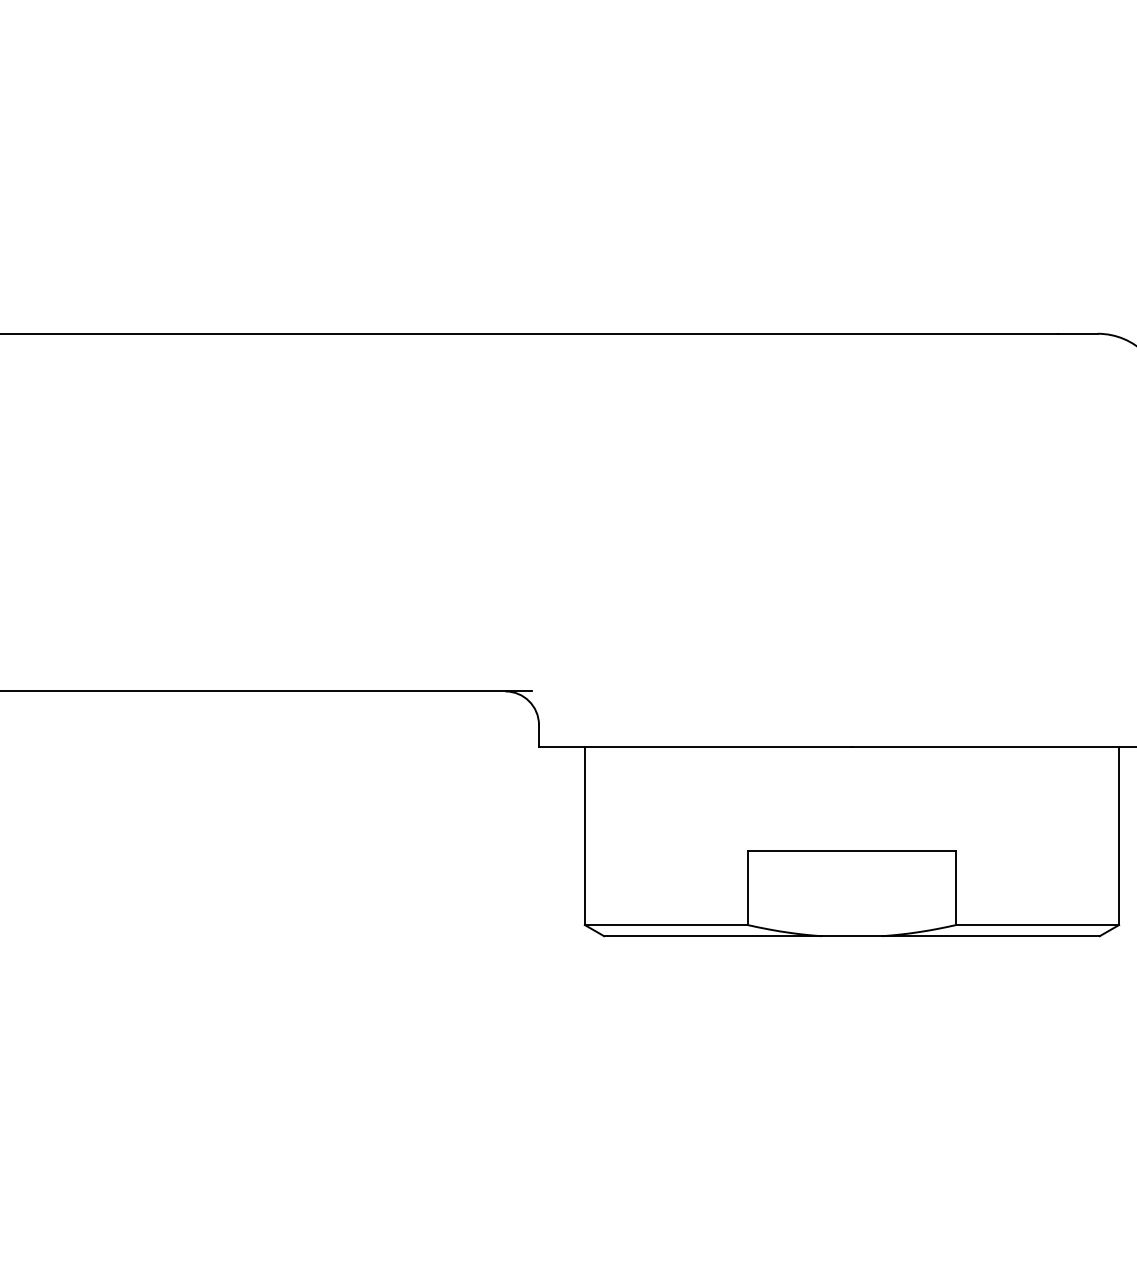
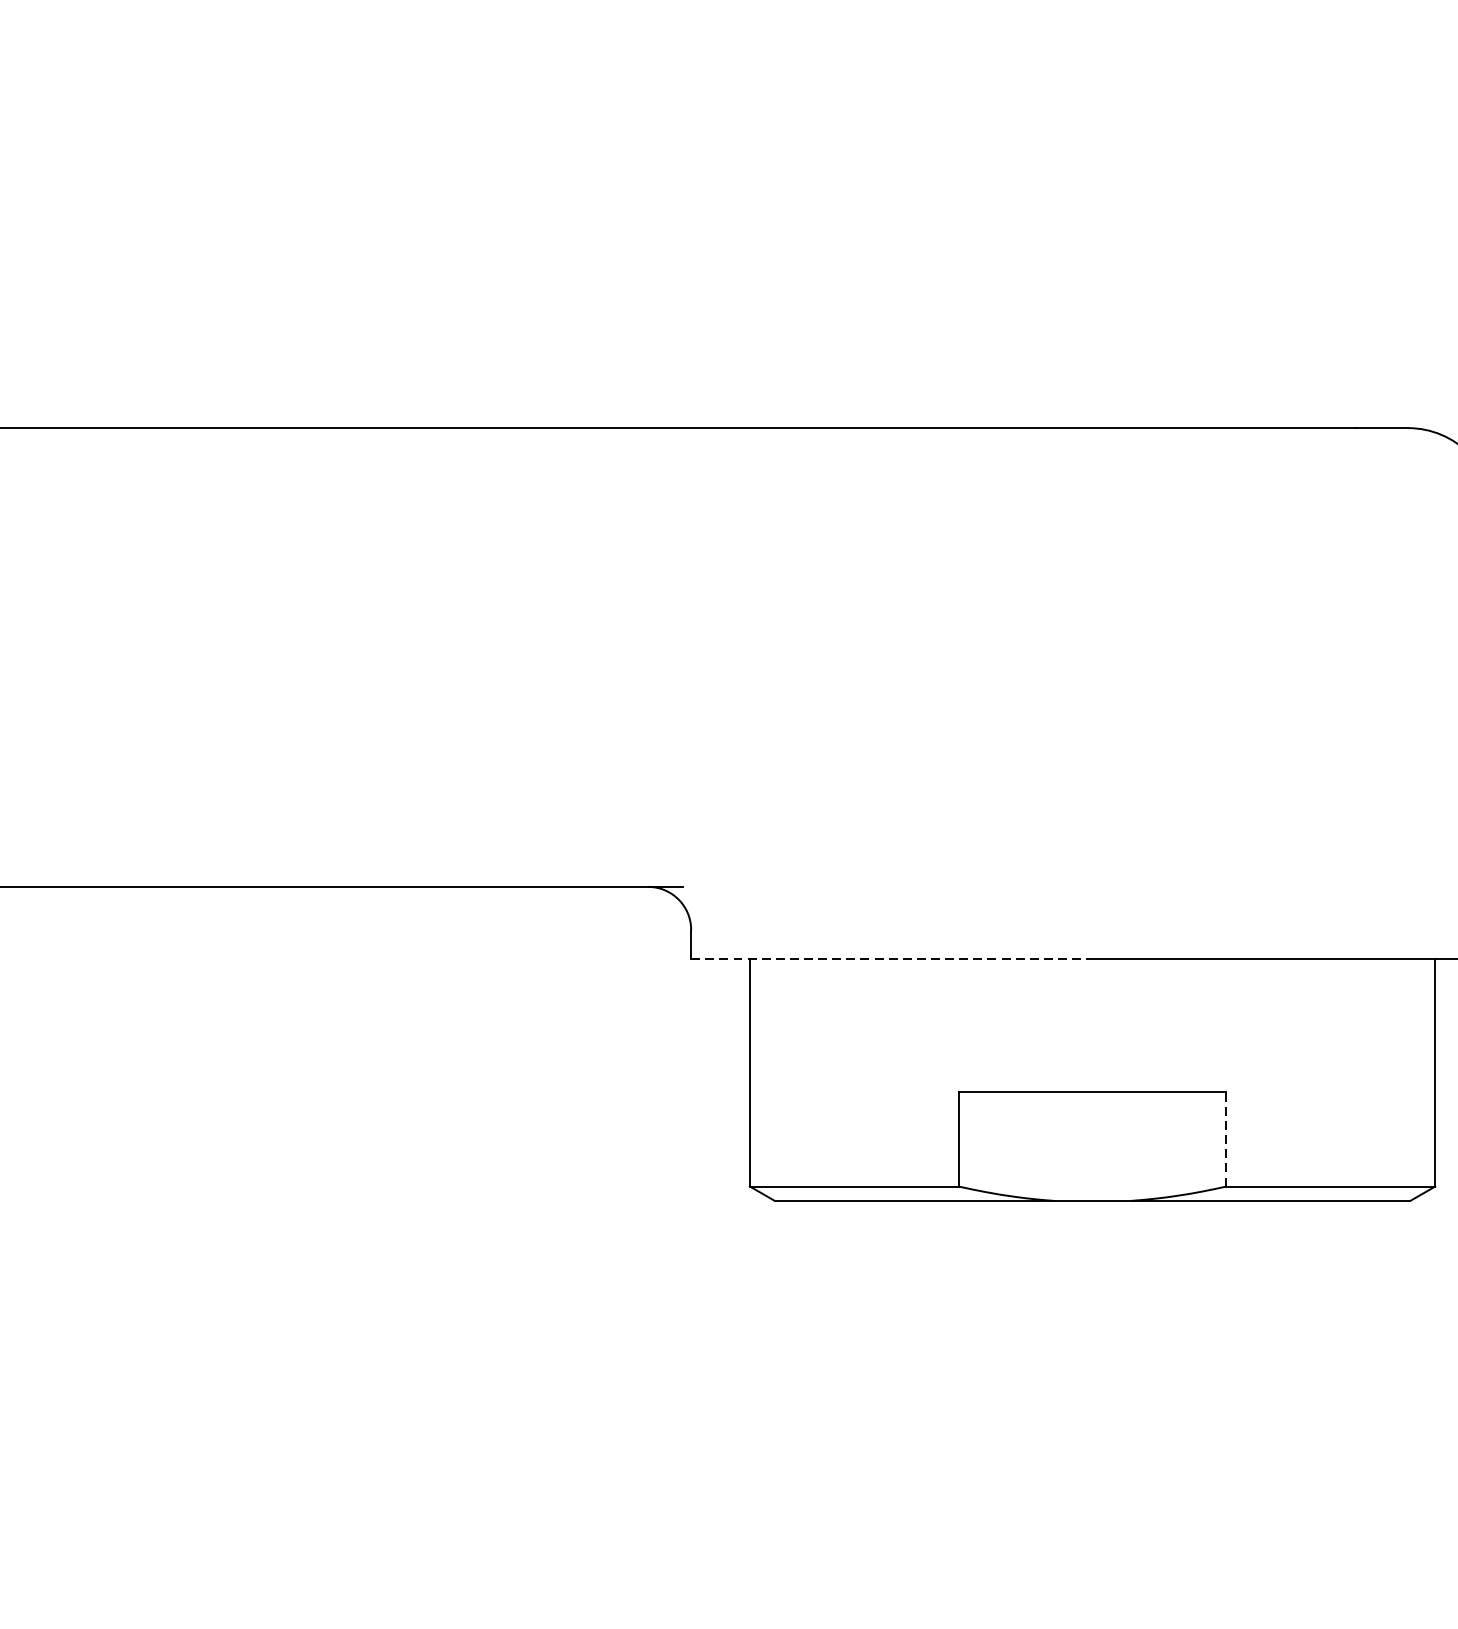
line: (695, 747) -> (891, 958), solid -> dashed
line: (956, 888) -> (1226, 1139), solid -> dashed

